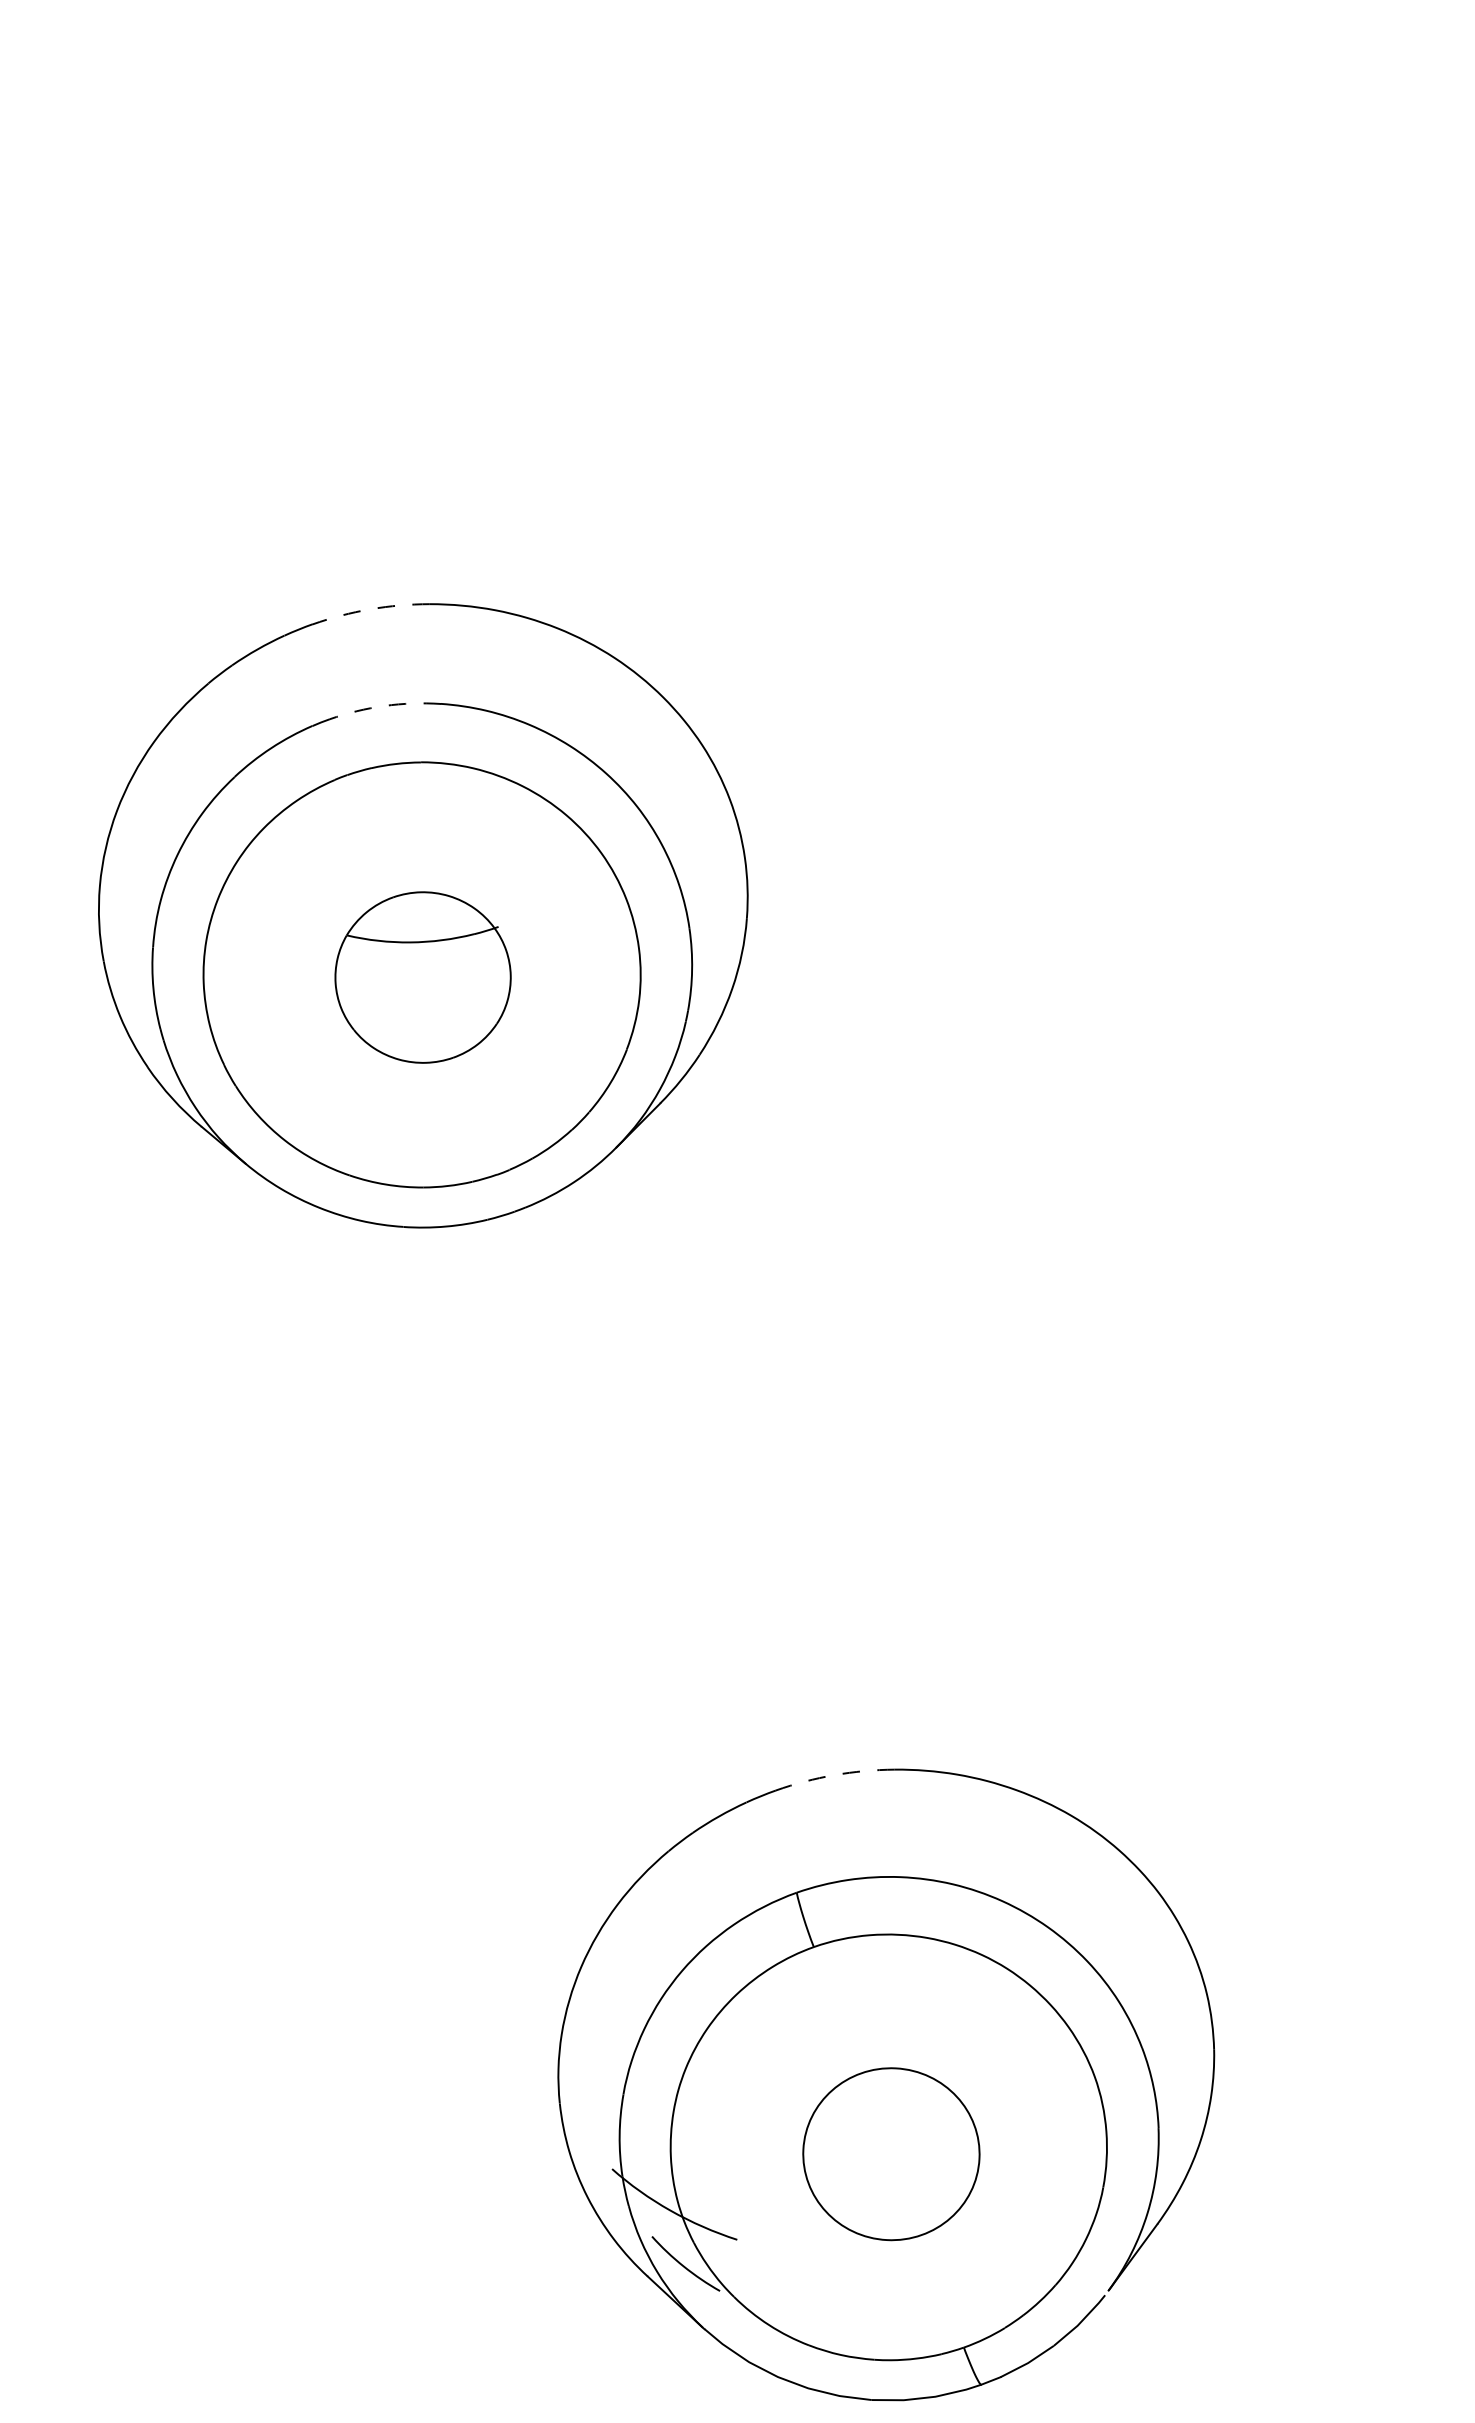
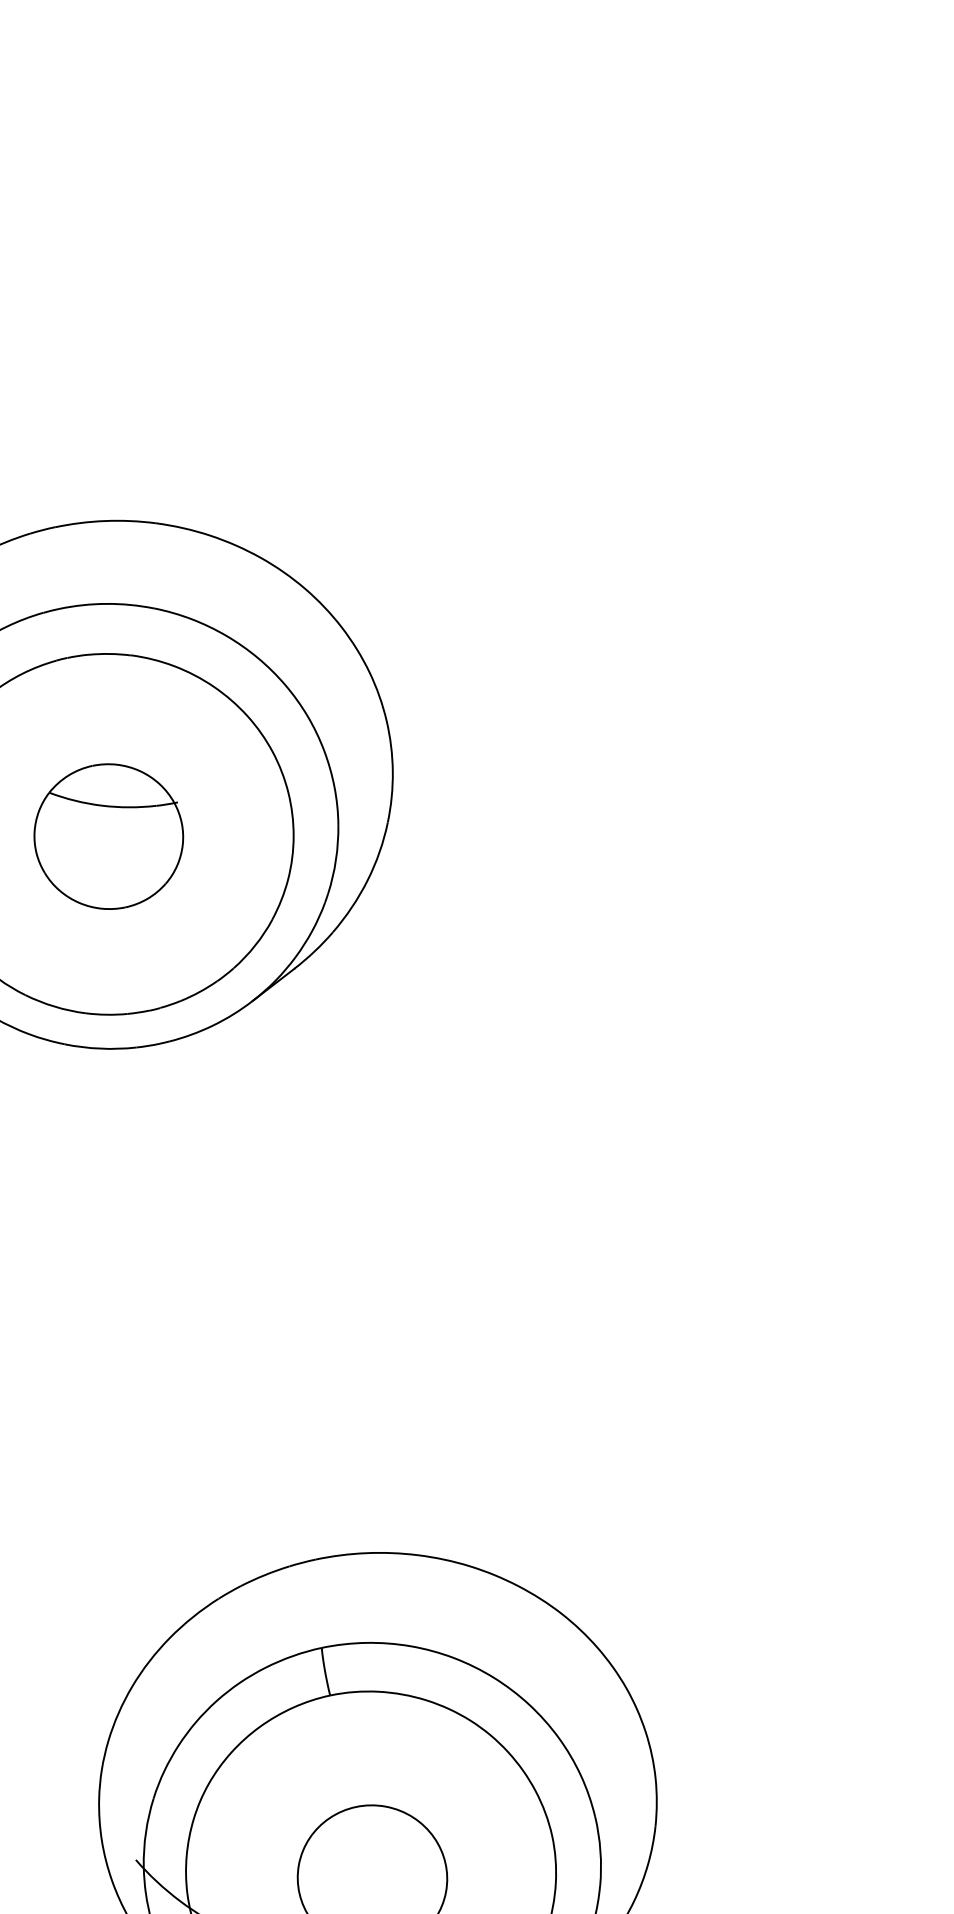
arc: (370, 609) -> (105, 521), dashed -> solid
arc: (384, 705) -> (106, 603), dashed -> solid
arc: (834, 1775) -> (366, 1553), dashed -> solid

